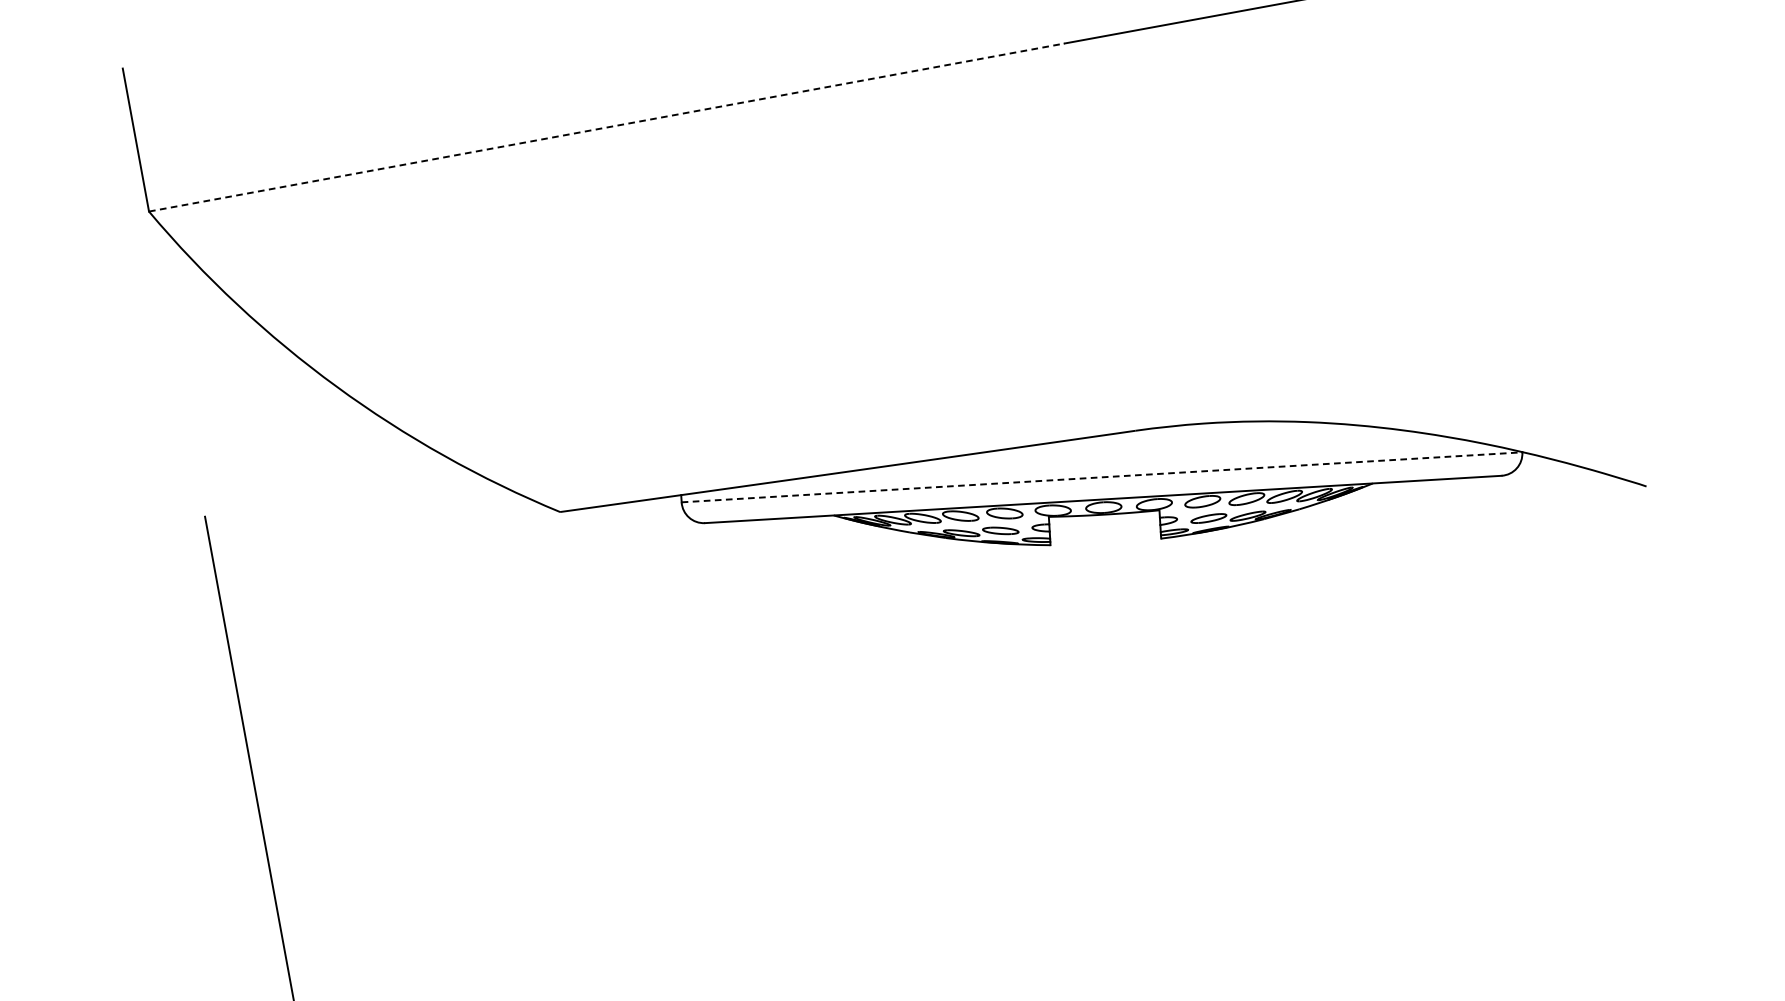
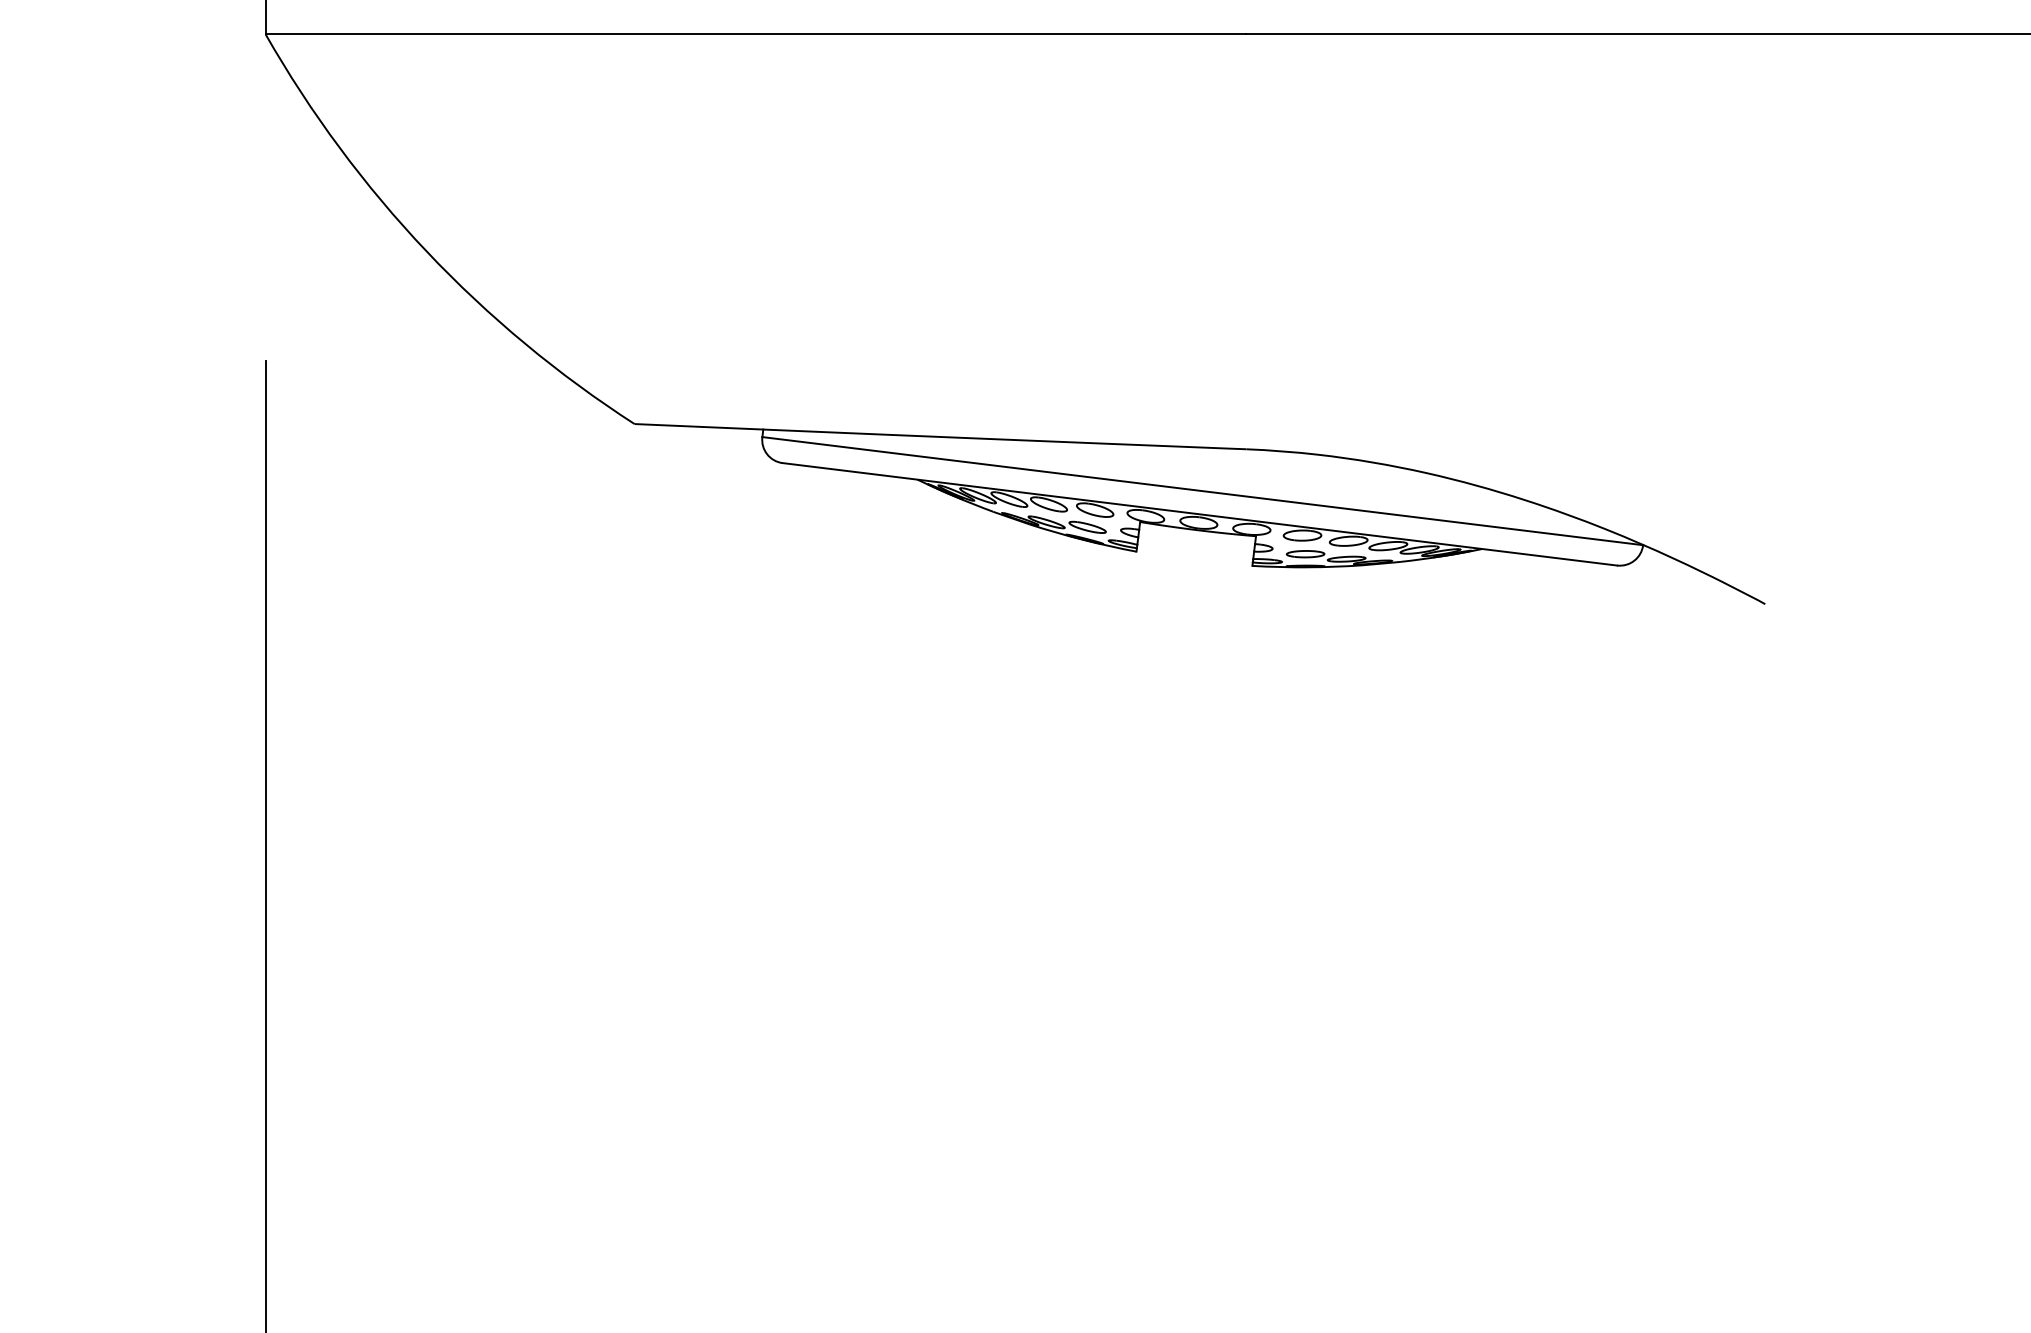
line: (607, 127) -> (756, 34), dashed -> solid
line: (1101, 477) -> (1202, 491), dashed -> solid

